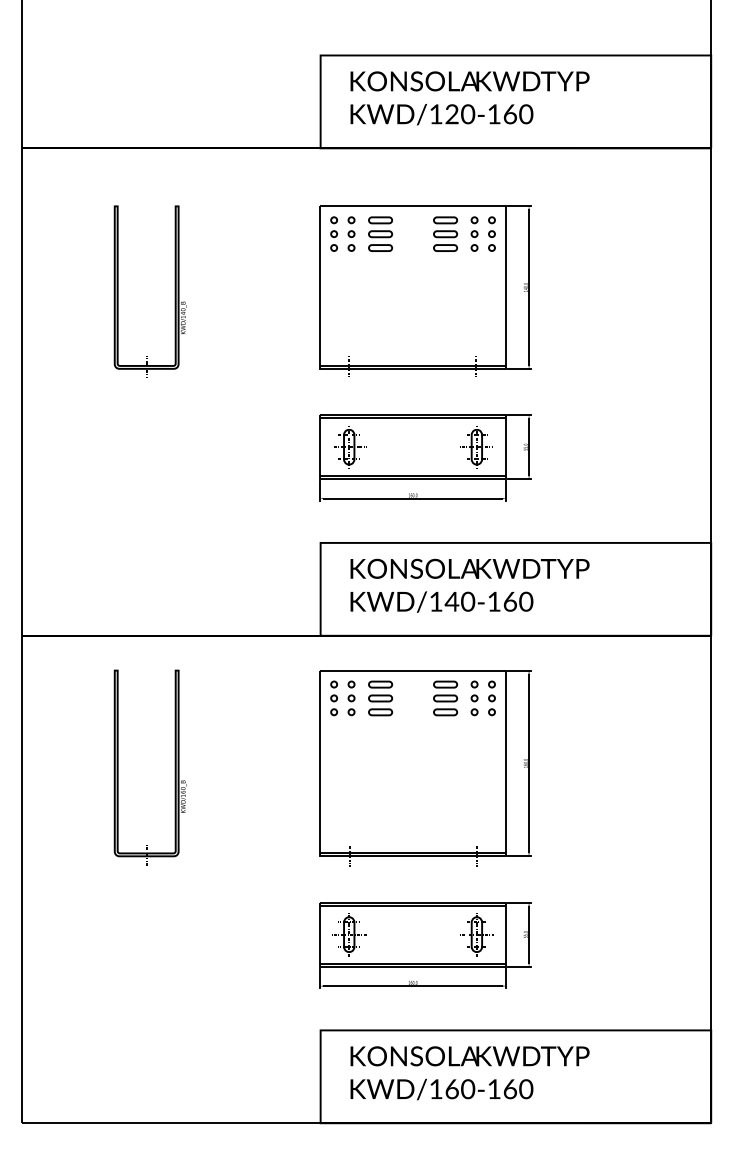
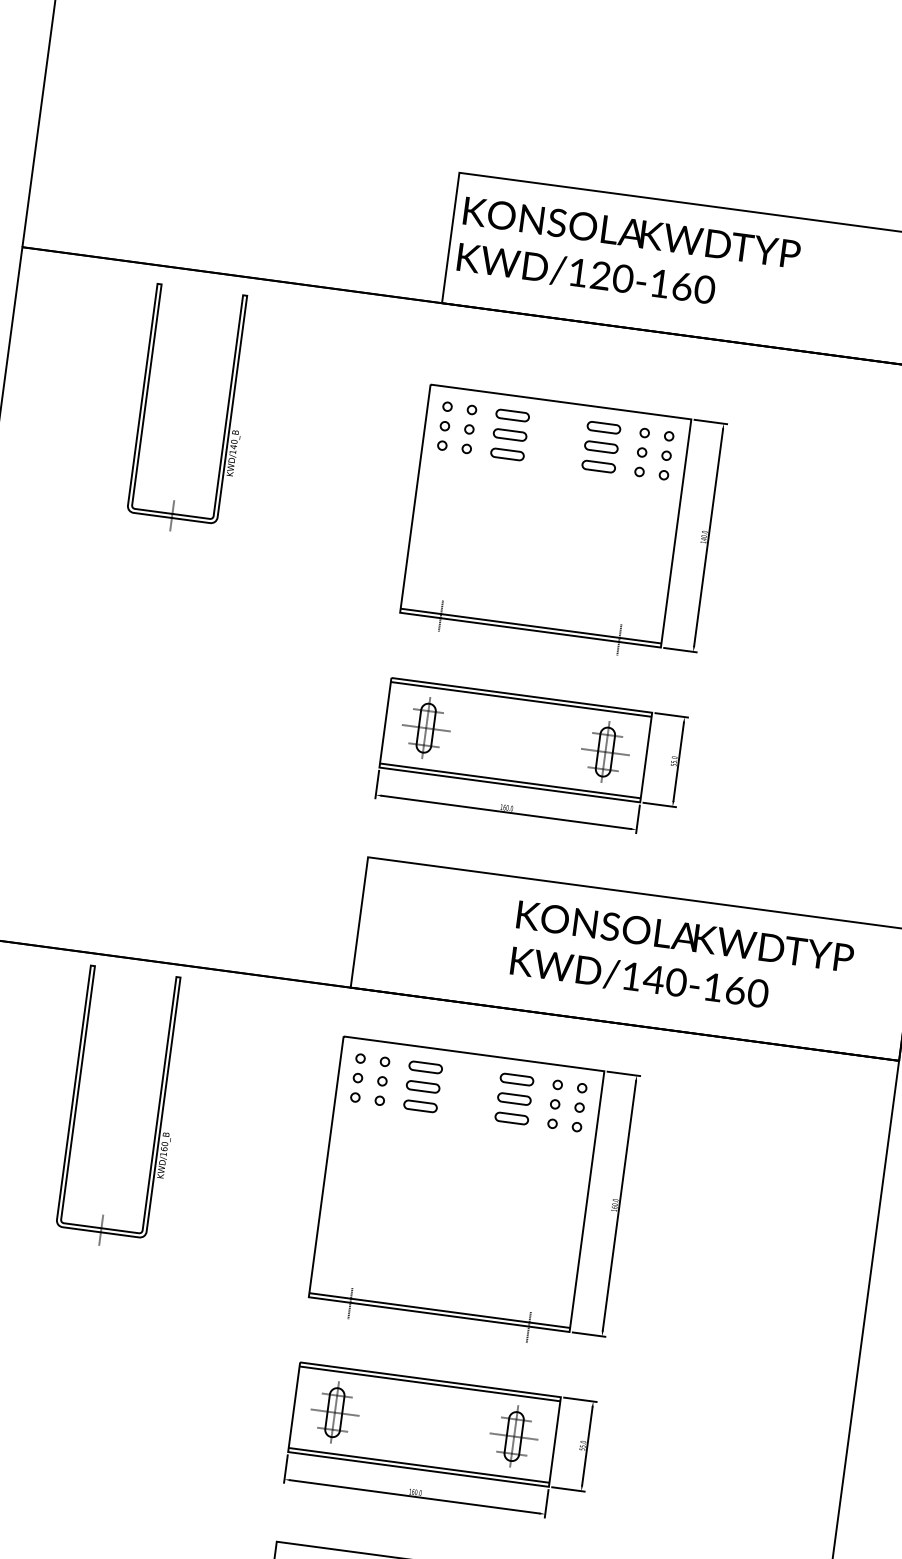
text: (469, 98) -> (628, 256), moved
part: (174, 291) -> (225, 414), moved
text: (469, 585) -> (681, 959), moved
part: (174, 767) -> (156, 1112), moved

